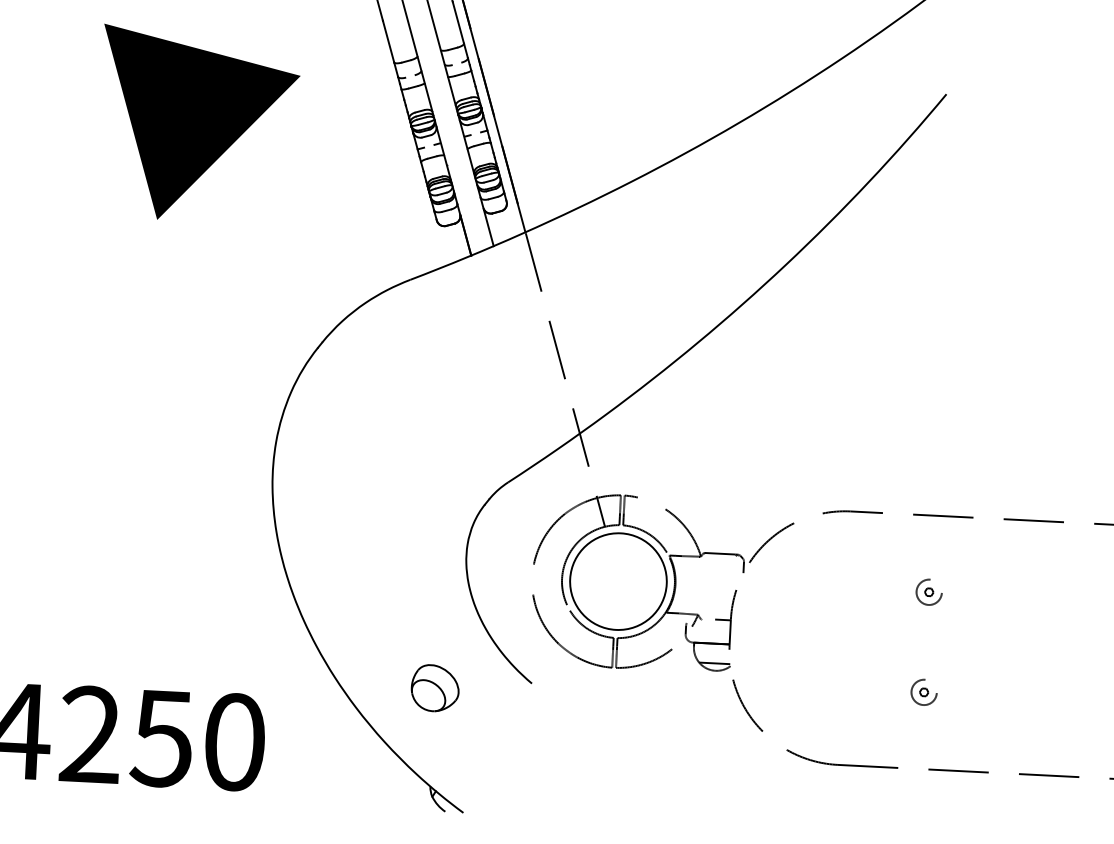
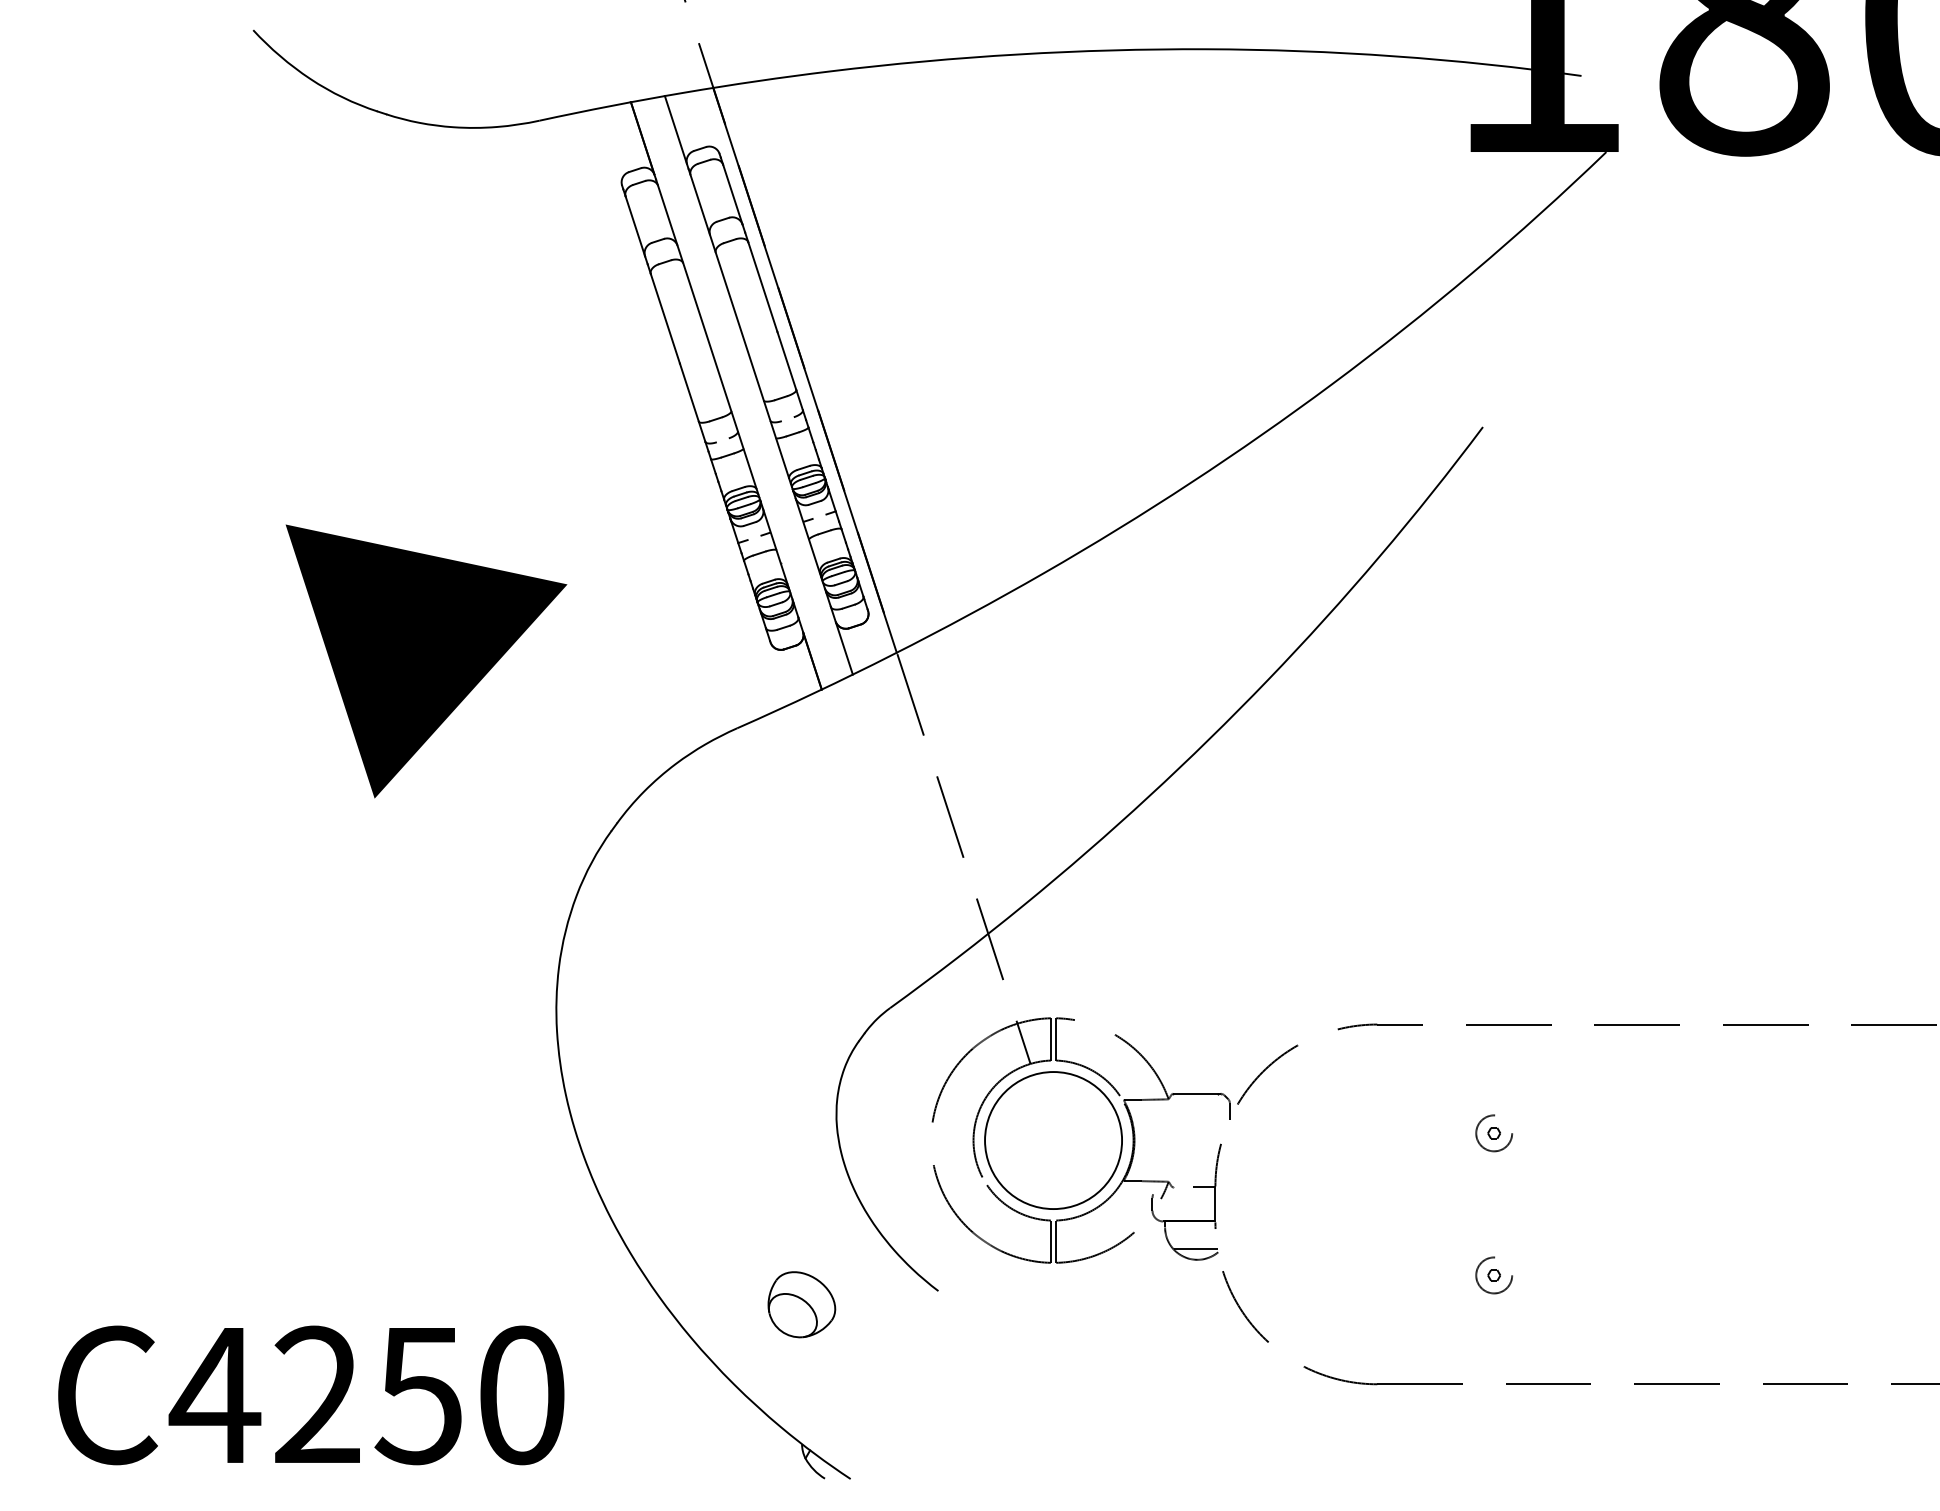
text: (198, 125) -> (426, 661), moved

